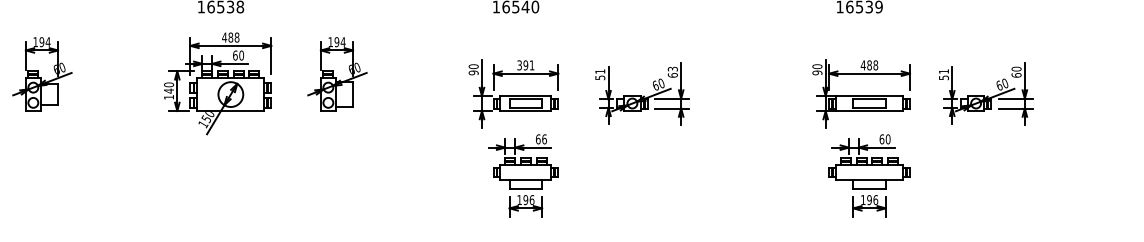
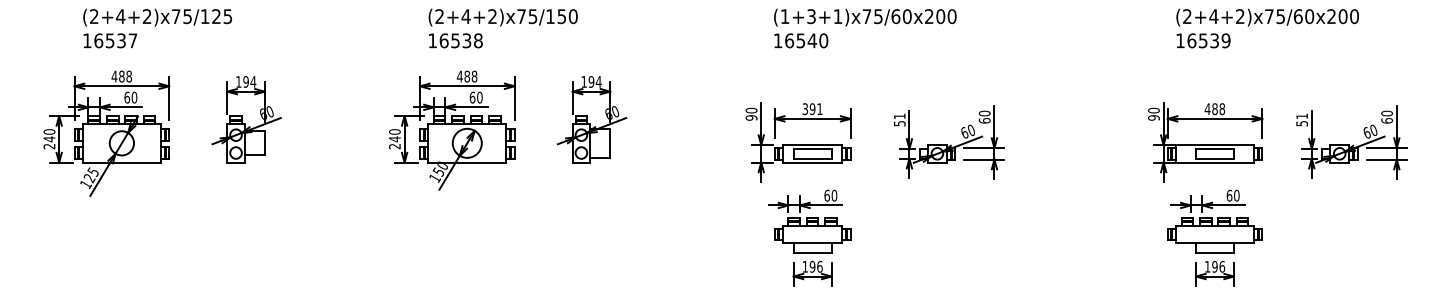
text: (672, 69) -> (984, 113), 63 -> 60
text: (168, 97) -> (394, 146), 140 -> 240
text: (544, 139) -> (834, 195), 66 -> 60

